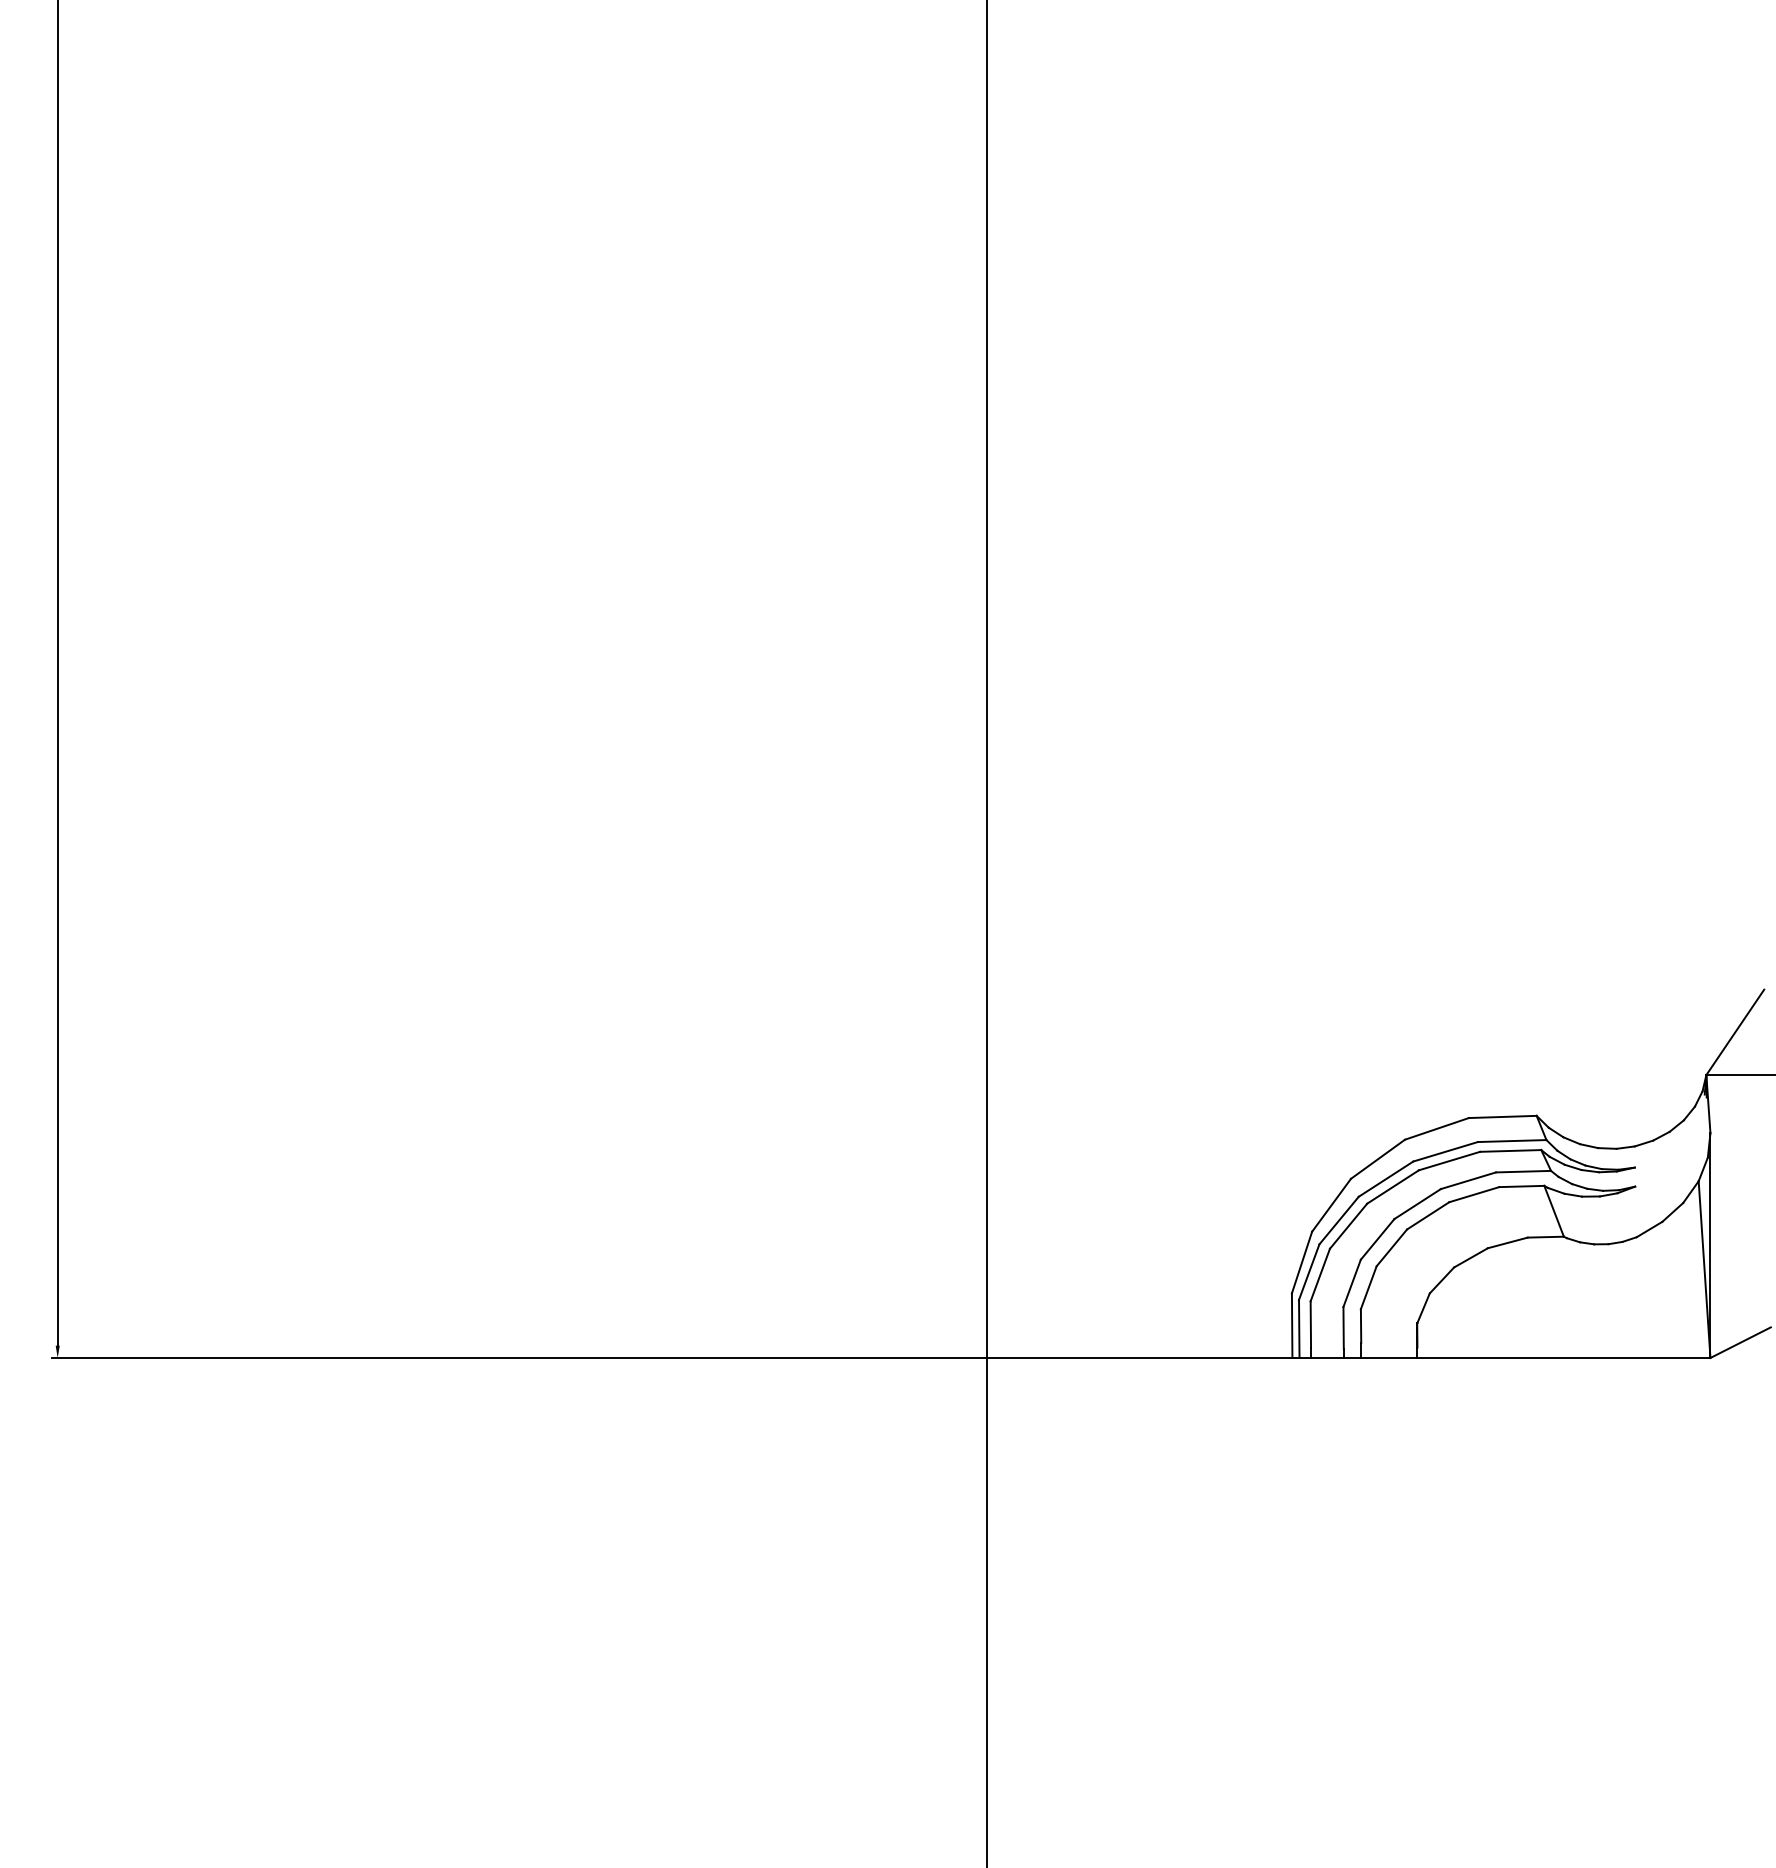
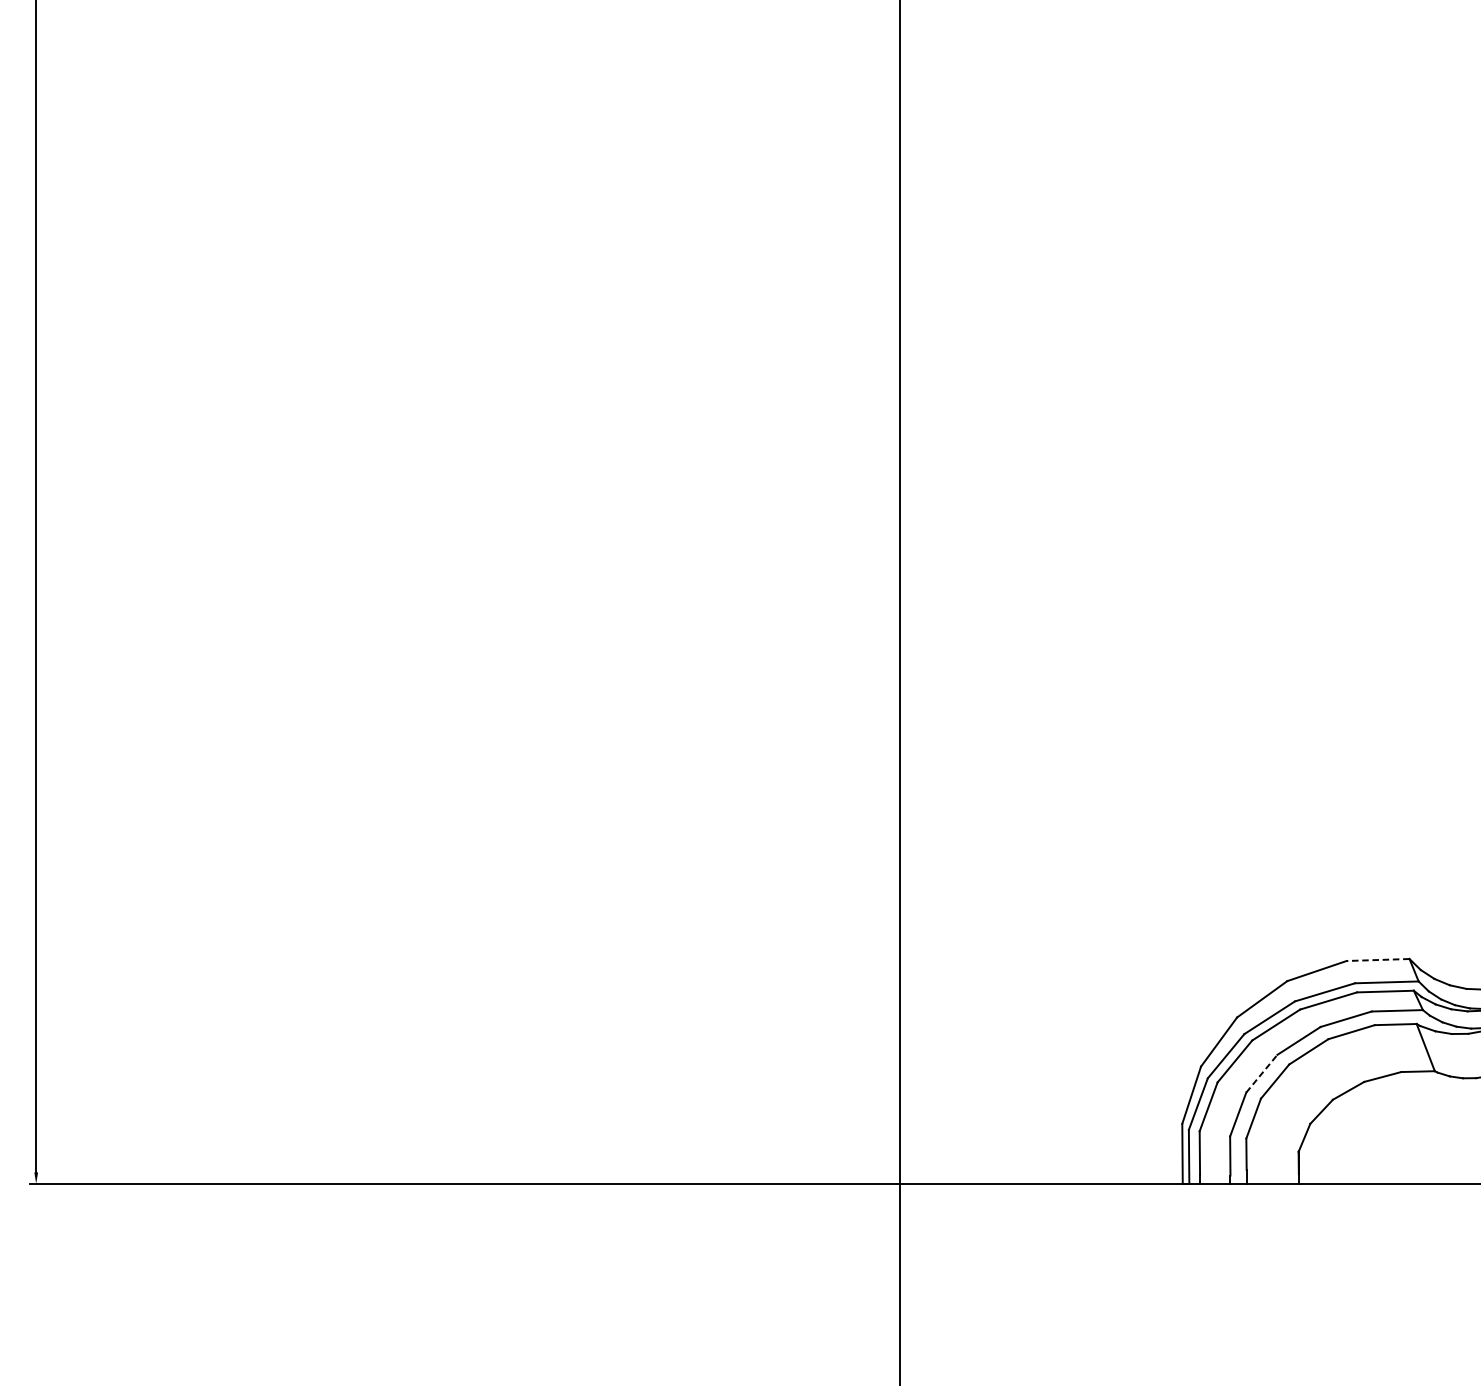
line: (1502, 1116) -> (1377, 959), solid -> dashed
line: (1377, 1239) -> (1261, 1073), solid -> dashed

